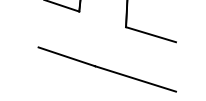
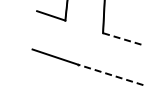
line: (151, 35) -> (123, 39), solid -> dashed
line: (135, 78) -> (110, 74), solid -> dashed

